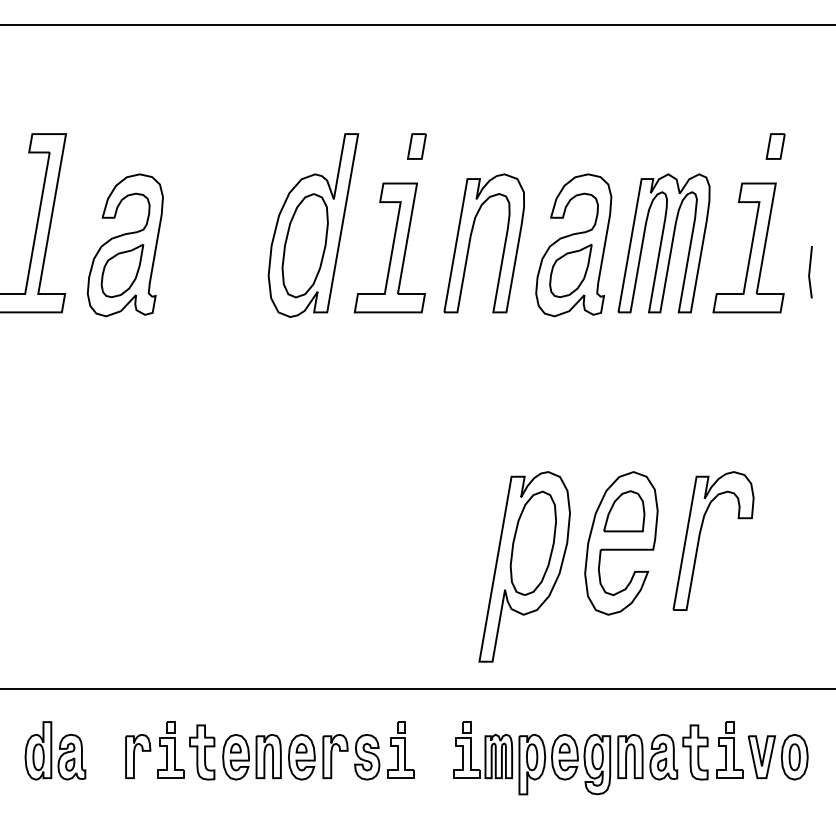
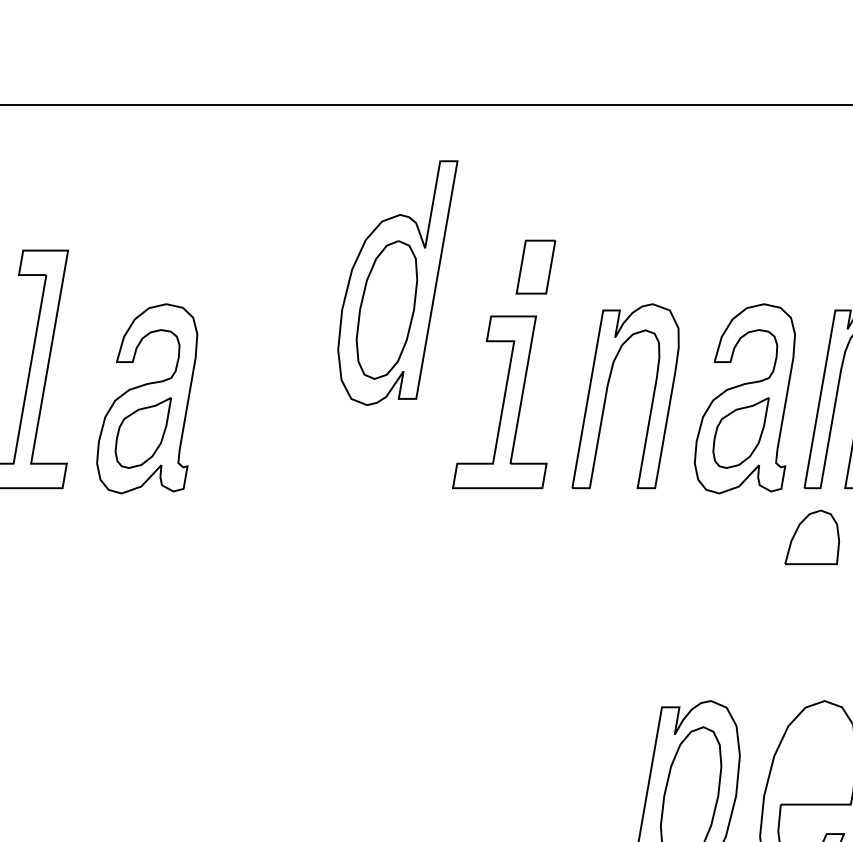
part: (416, 146) -> (535, 267), size x1.6
part: (313, 225) -> (397, 283), moved
part: (624, 511) -> (812, 537), moved

